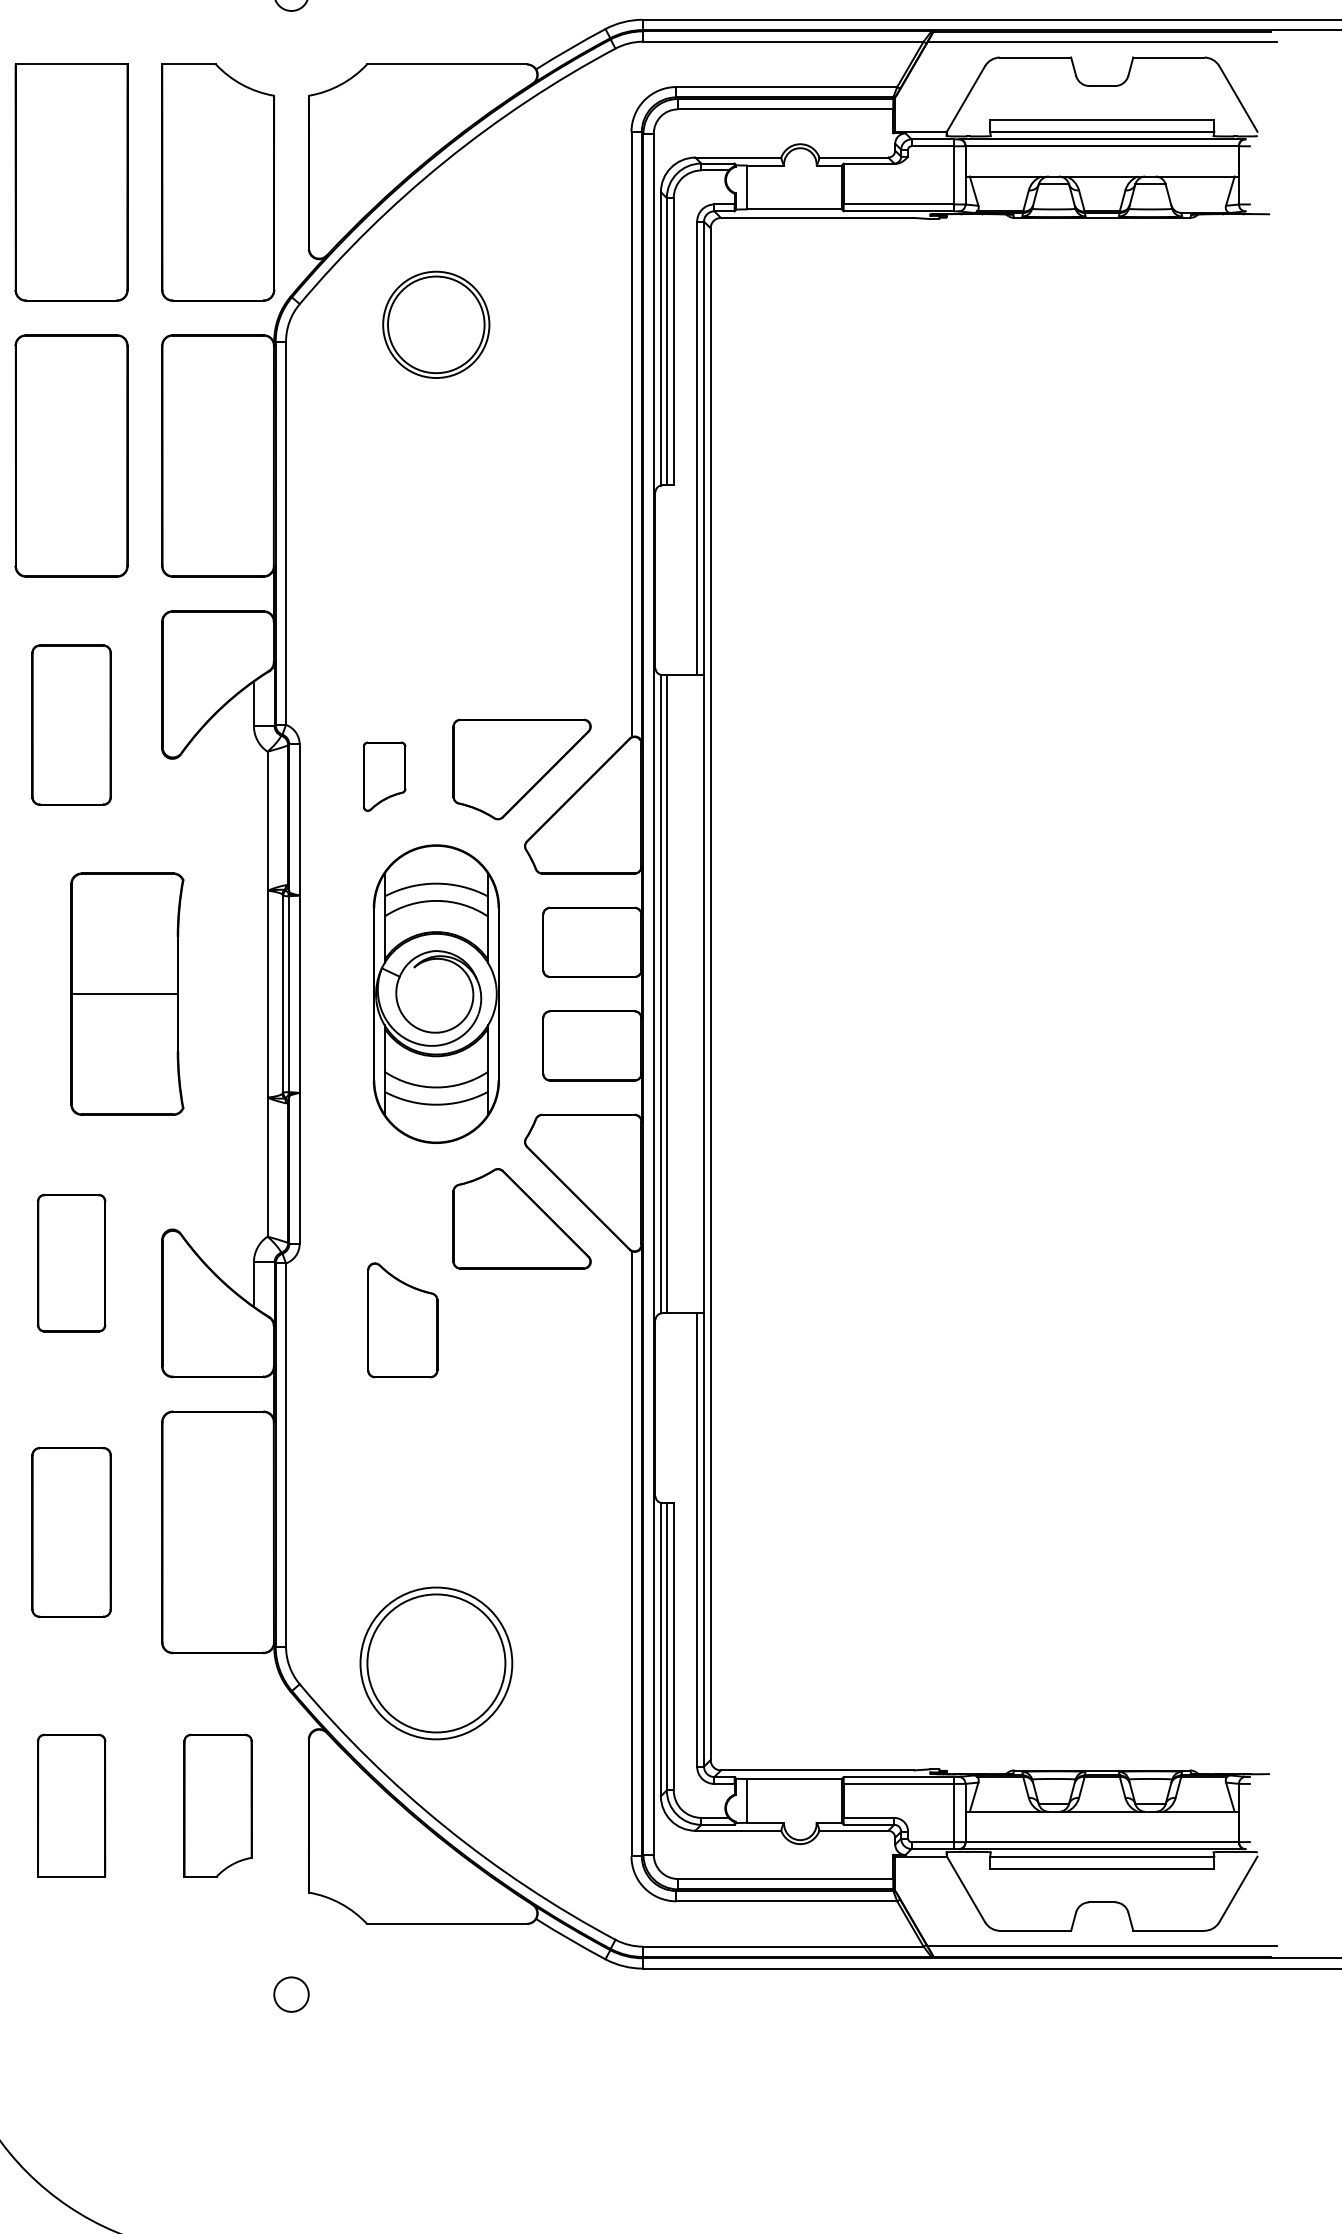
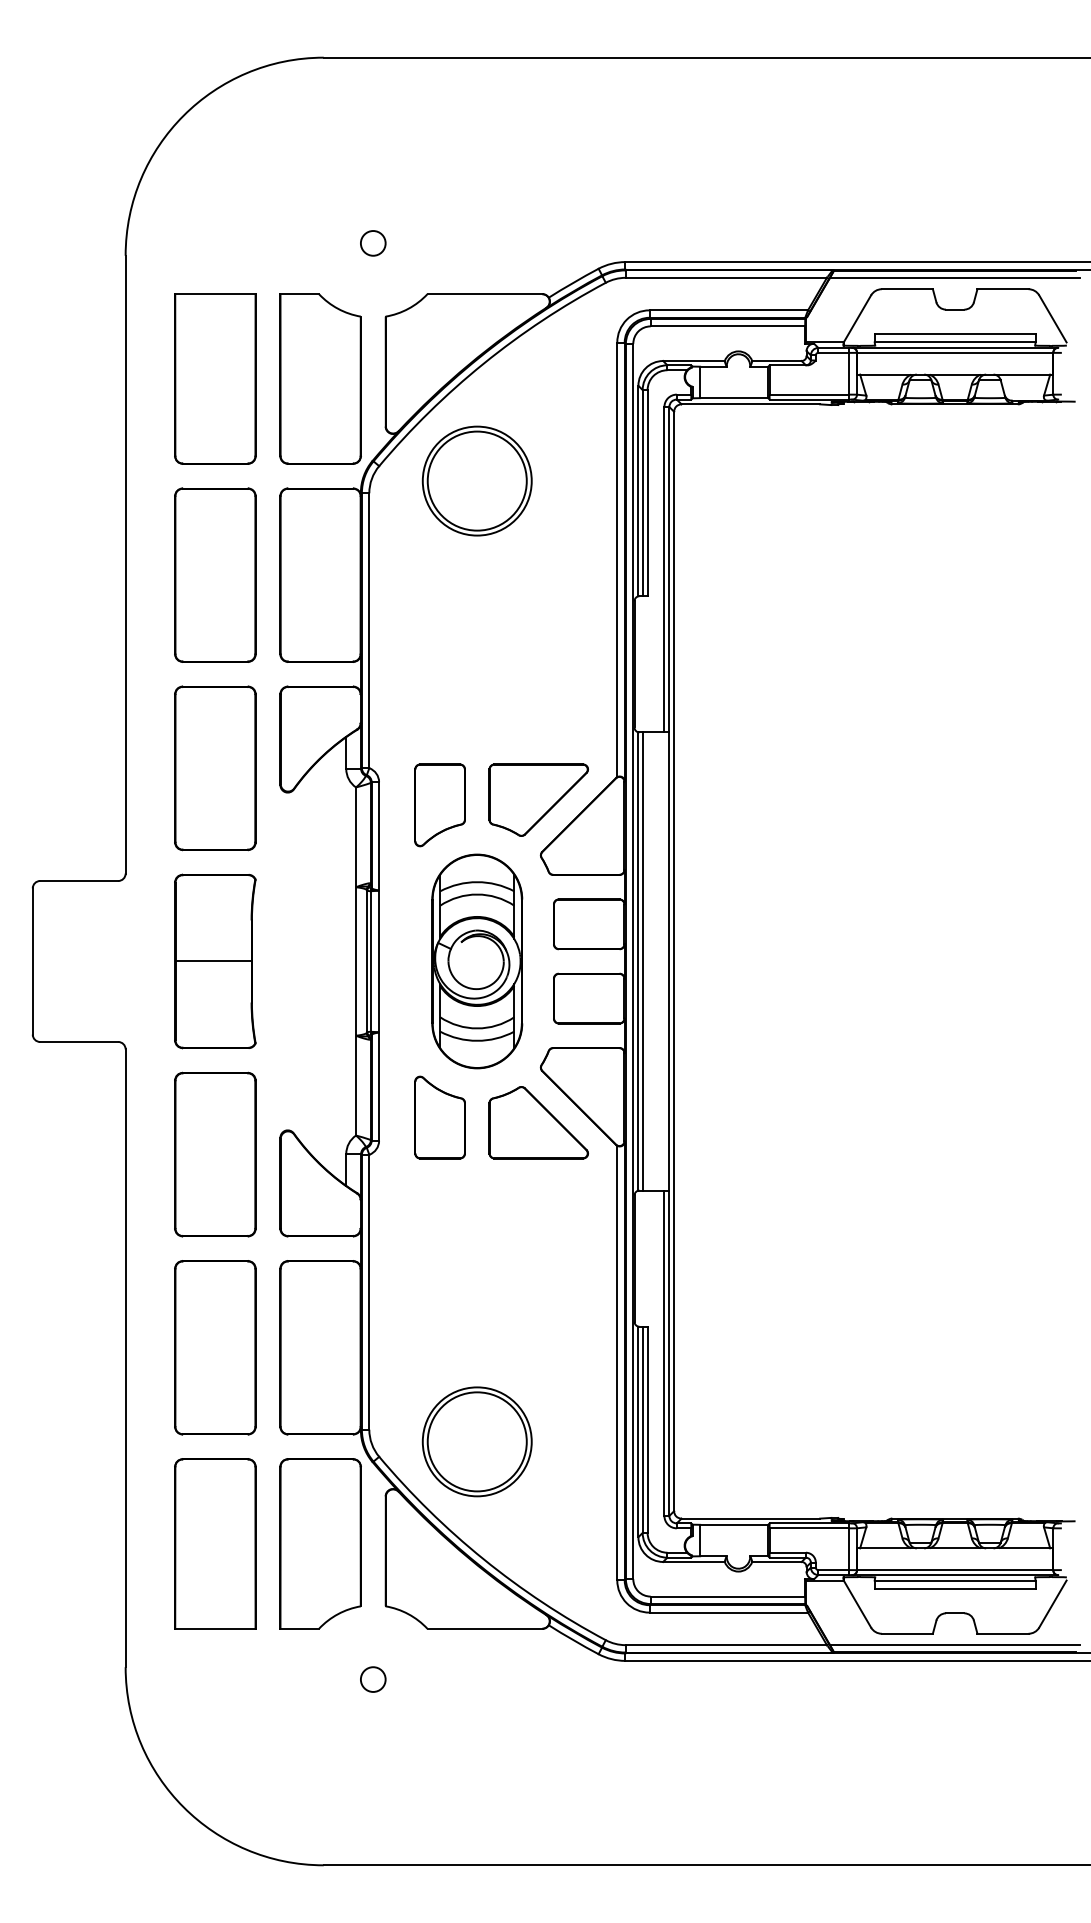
part: (435, 324) -> (476, 480), size x1.43
part: (71, 725) -> (215, 768), size x1.43
part: (383, 776) -> (439, 805), size x1.67
part: (127, 994) -> (215, 961), moved
part: (71, 1263) -> (215, 1154), size x1.67
part: (401, 1320) -> (439, 1117), moved
part: (71, 1531) -> (215, 1347), size x1.43
part: (71, 1805) -> (215, 1543), size x1.67
part: (218, 1805) -> (320, 1543), size x1.67

